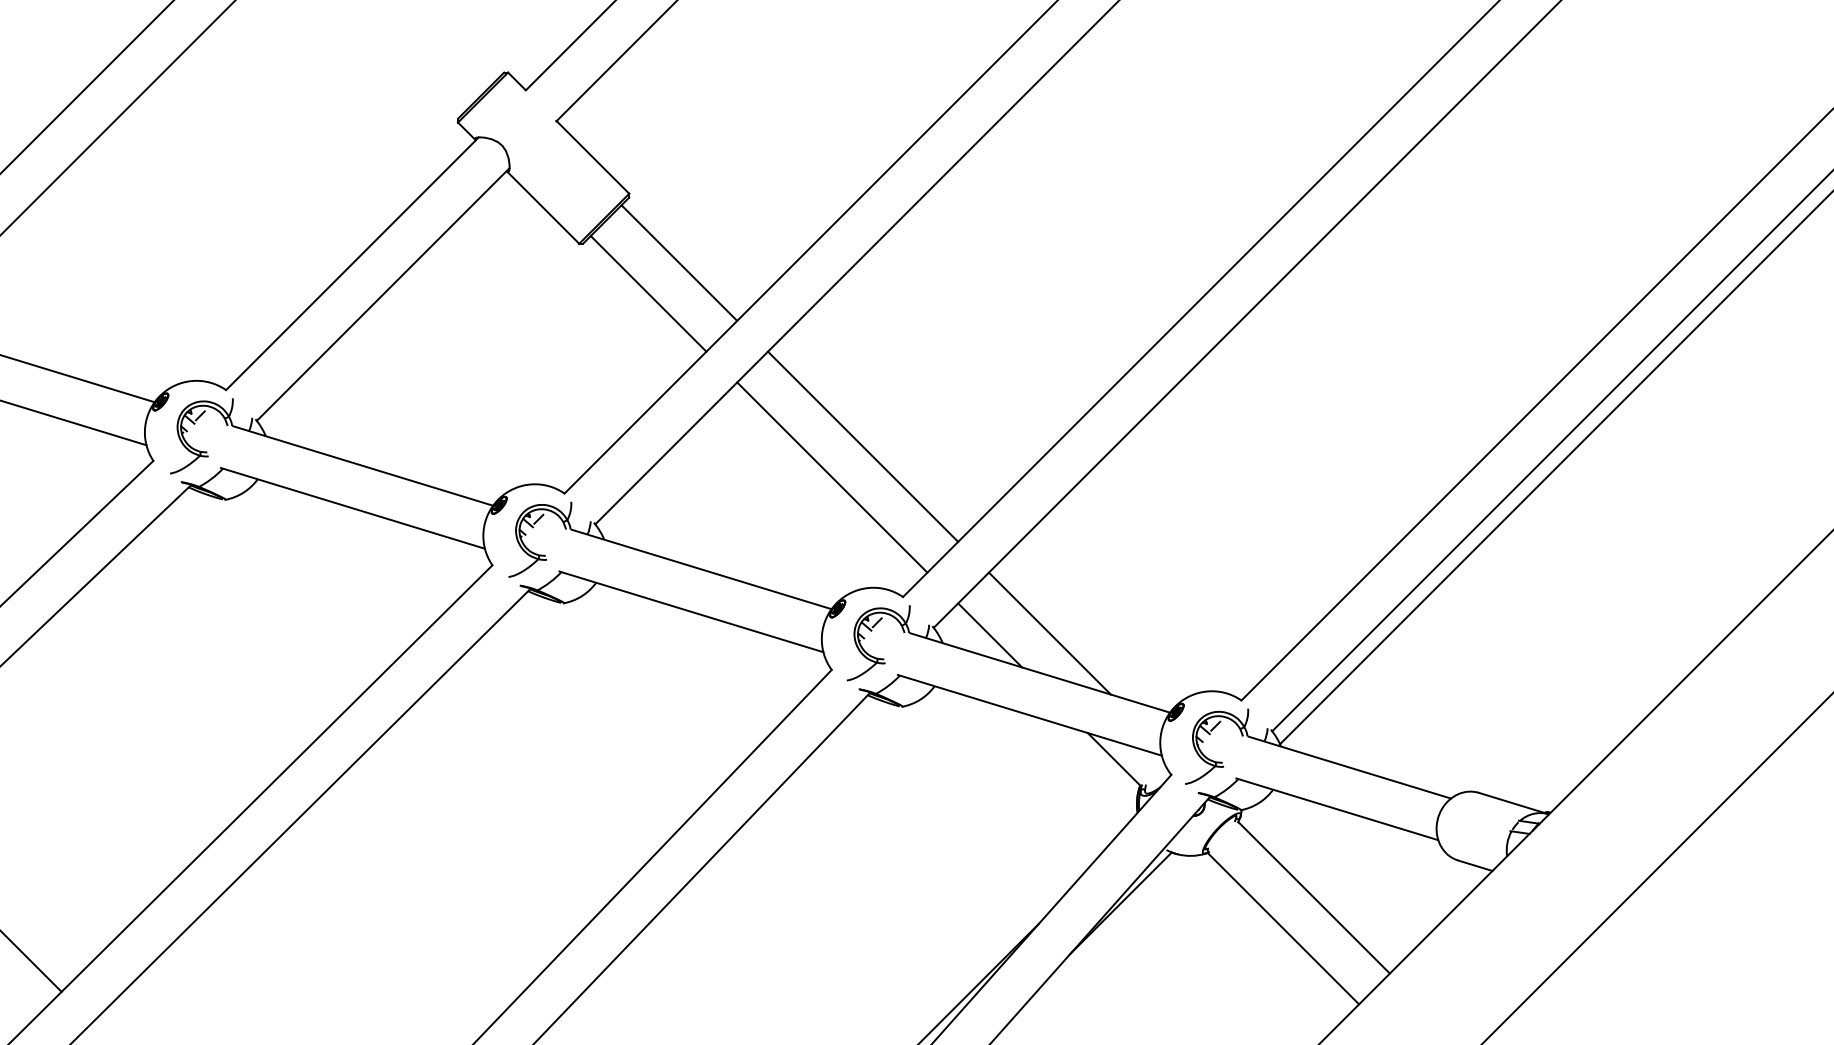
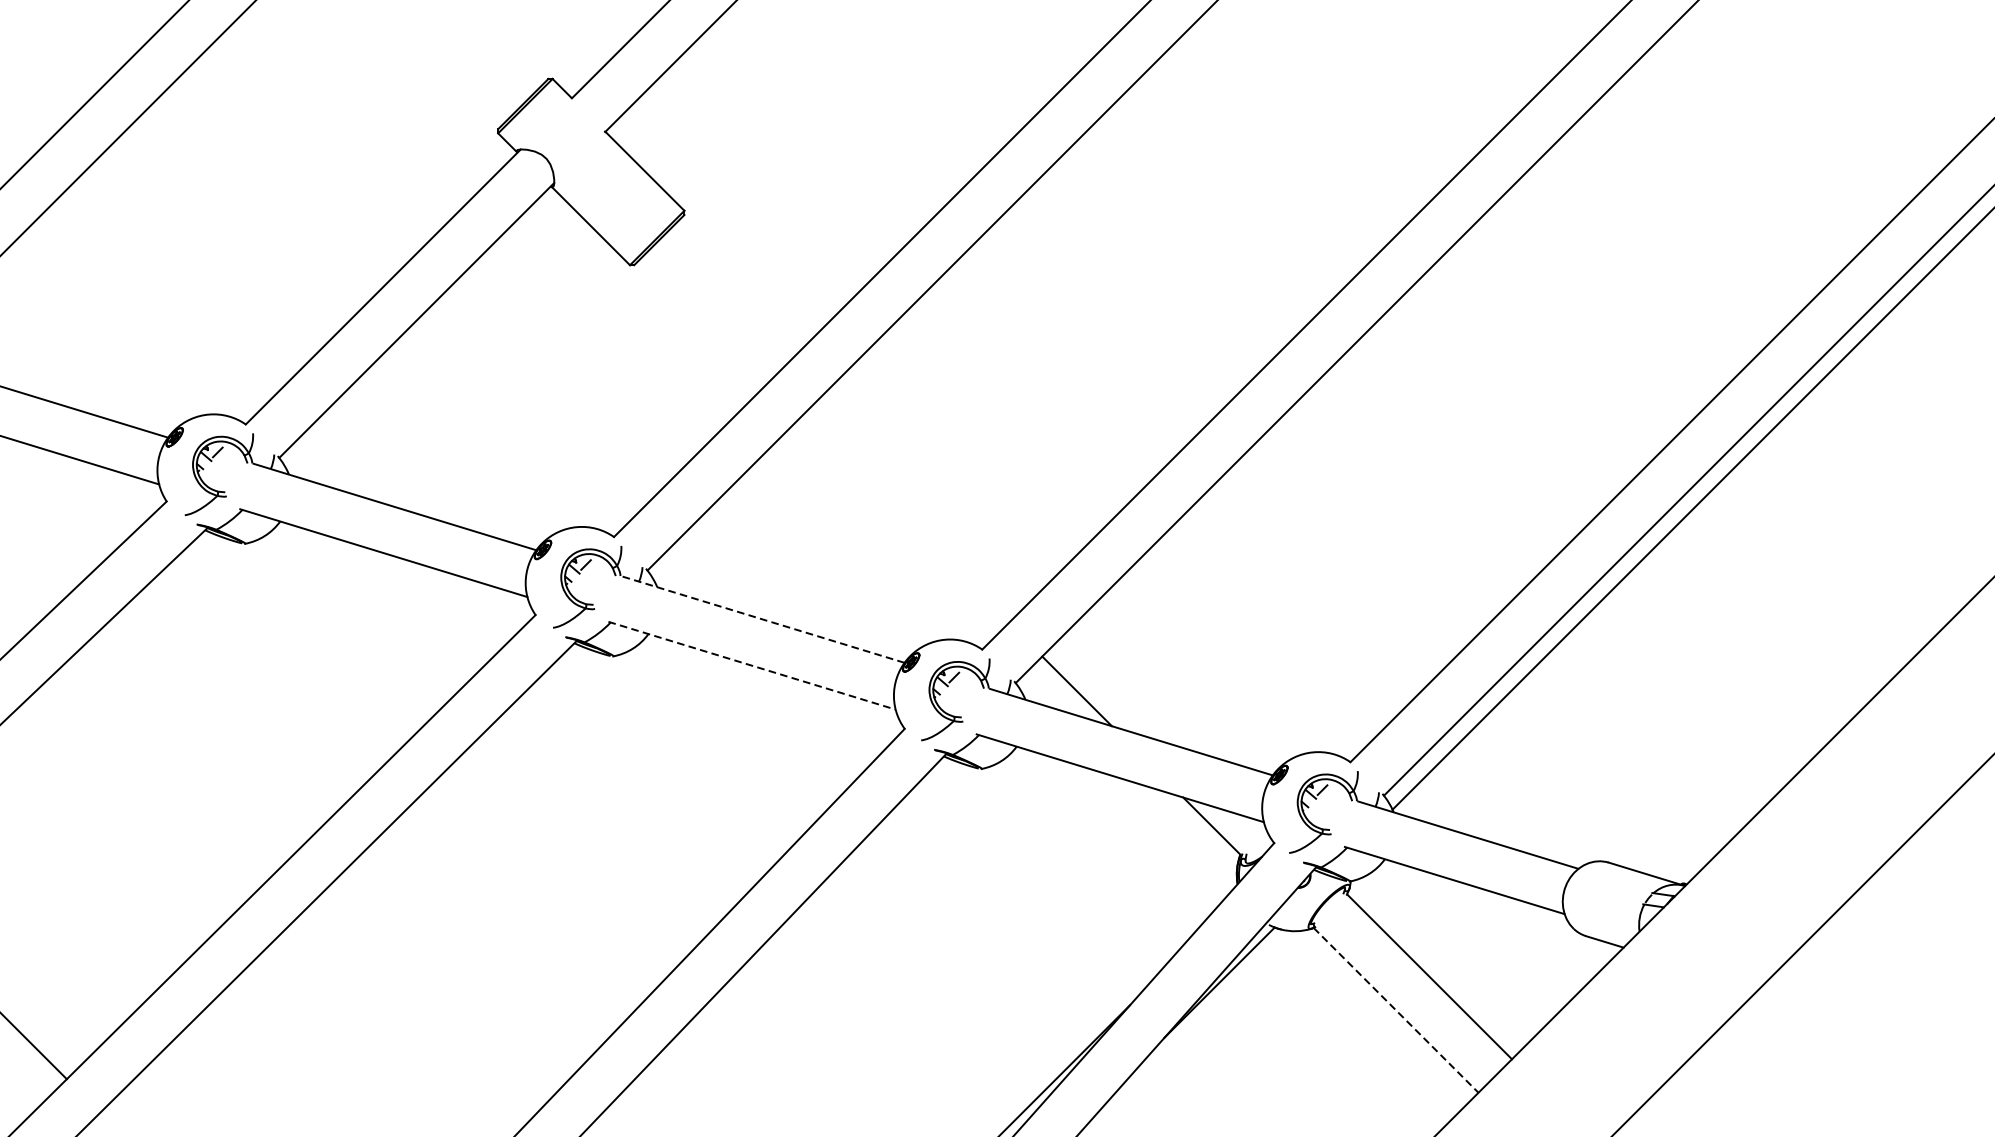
line: (679, 262) -> (739, 285), removed
line: (648, 293) -> (705, 319), removed
line: (863, 446) -> (939, 485), removed
line: (832, 477) -> (905, 519), removed
line: (701, 569) -> (763, 619), solid -> dashed
line: (691, 612) -> (752, 666), solid -> dashed
line: (1049, 633) -> (1141, 689), removed
line: (1283, 928) -> (1396, 1010), solid -> dashed

